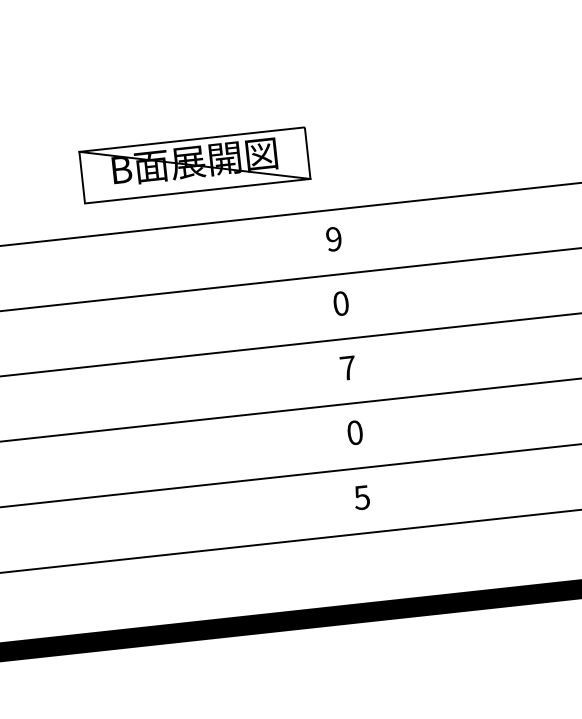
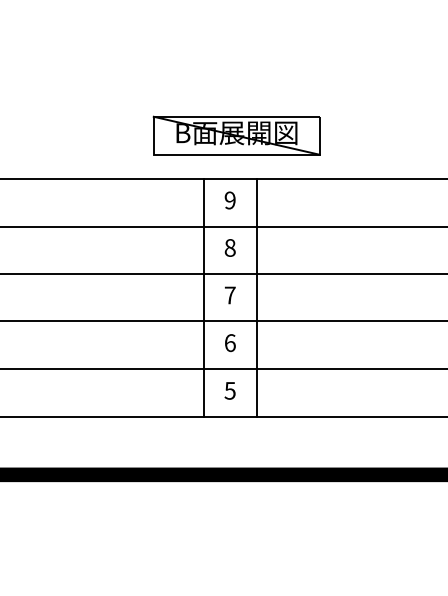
part: (194, 165) -> (236, 135), moved
text: (339, 303) -> (229, 247), 0 -> 8
line: (384, 368) -> (256, 298), added
line: (312, 376) -> (203, 298), added
text: (355, 431) -> (230, 342), 0 -> 6

